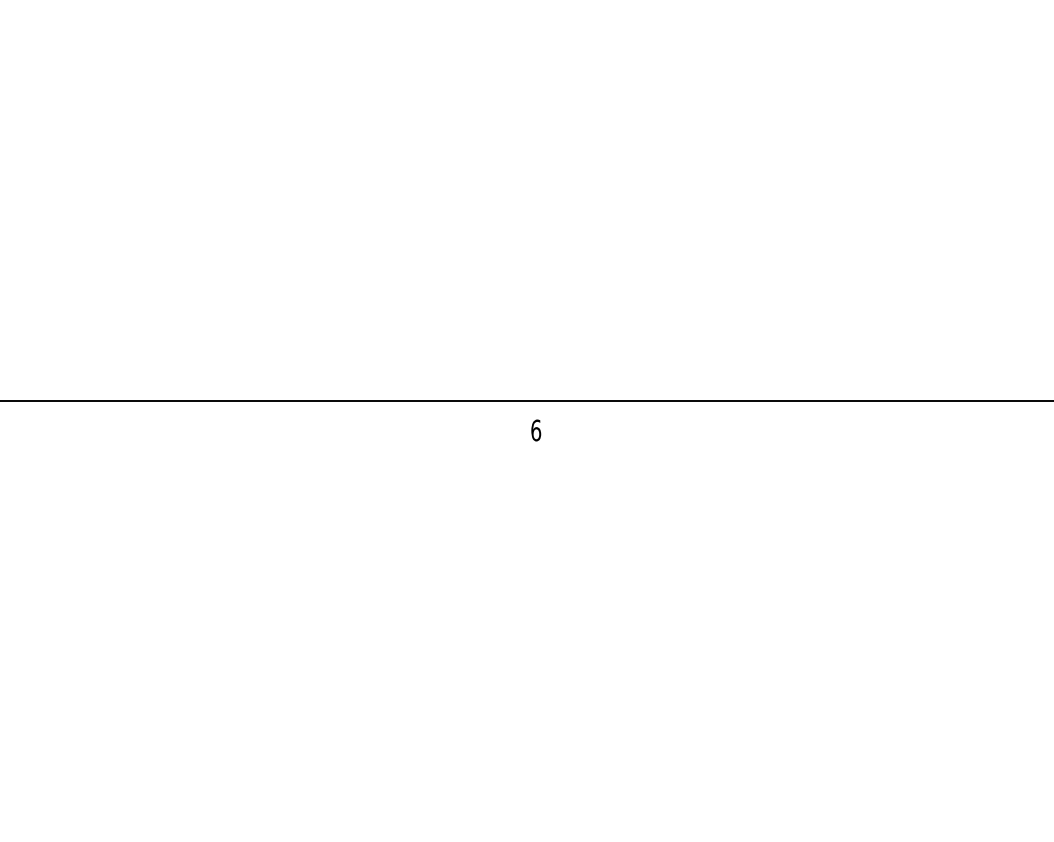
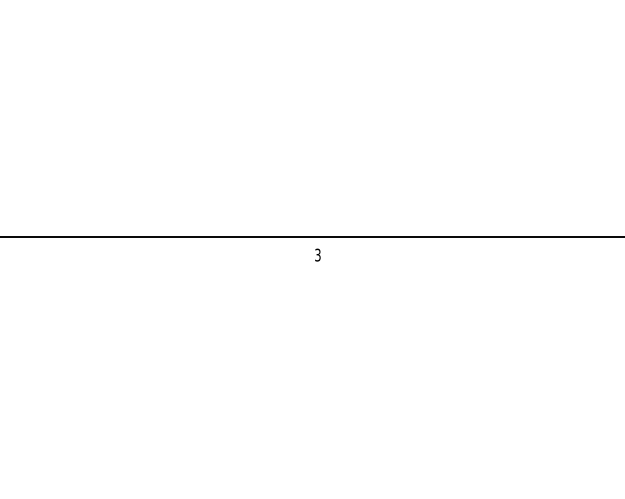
text: (535, 429) -> (317, 254), 6 -> 3

